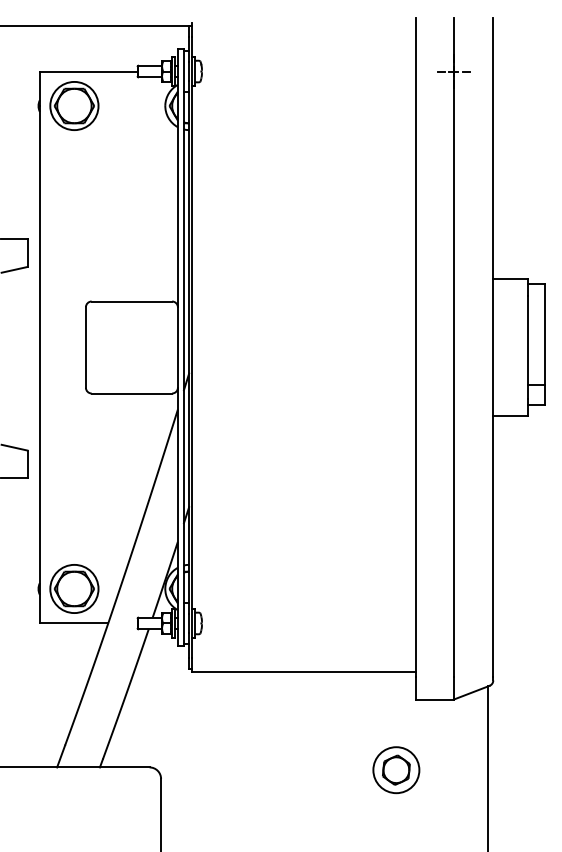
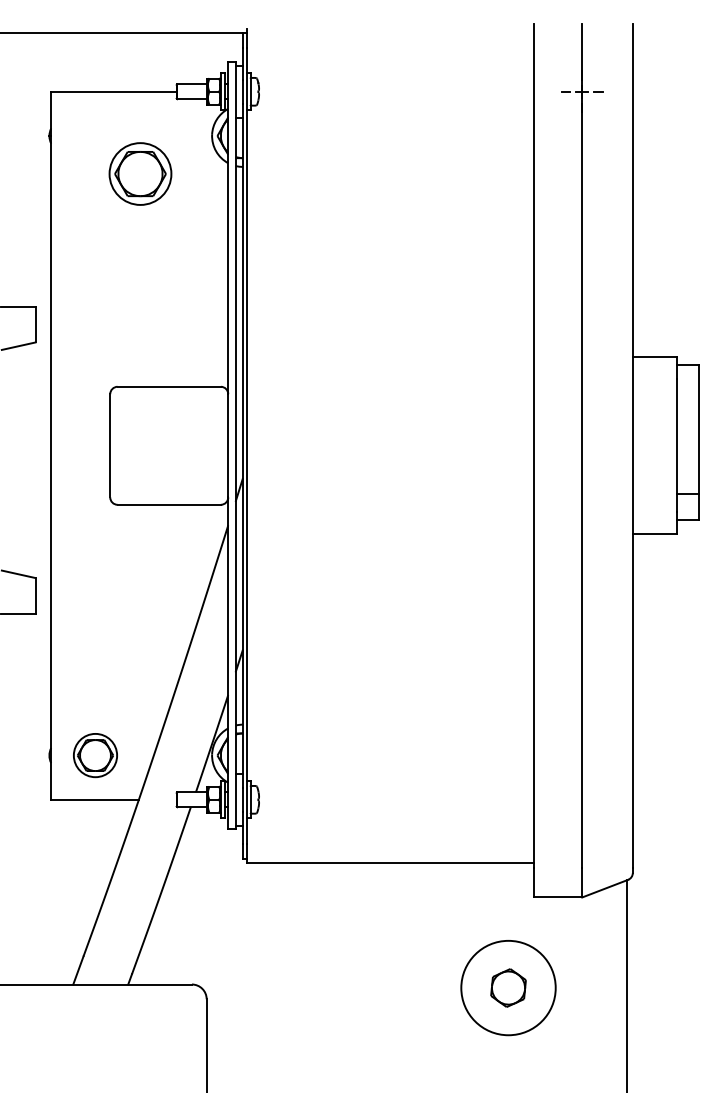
part: (74, 105) -> (140, 173), moved
part: (74, 588) -> (95, 755), size x0.7
circle: (396, 769) -> (508, 987), size x1.6

